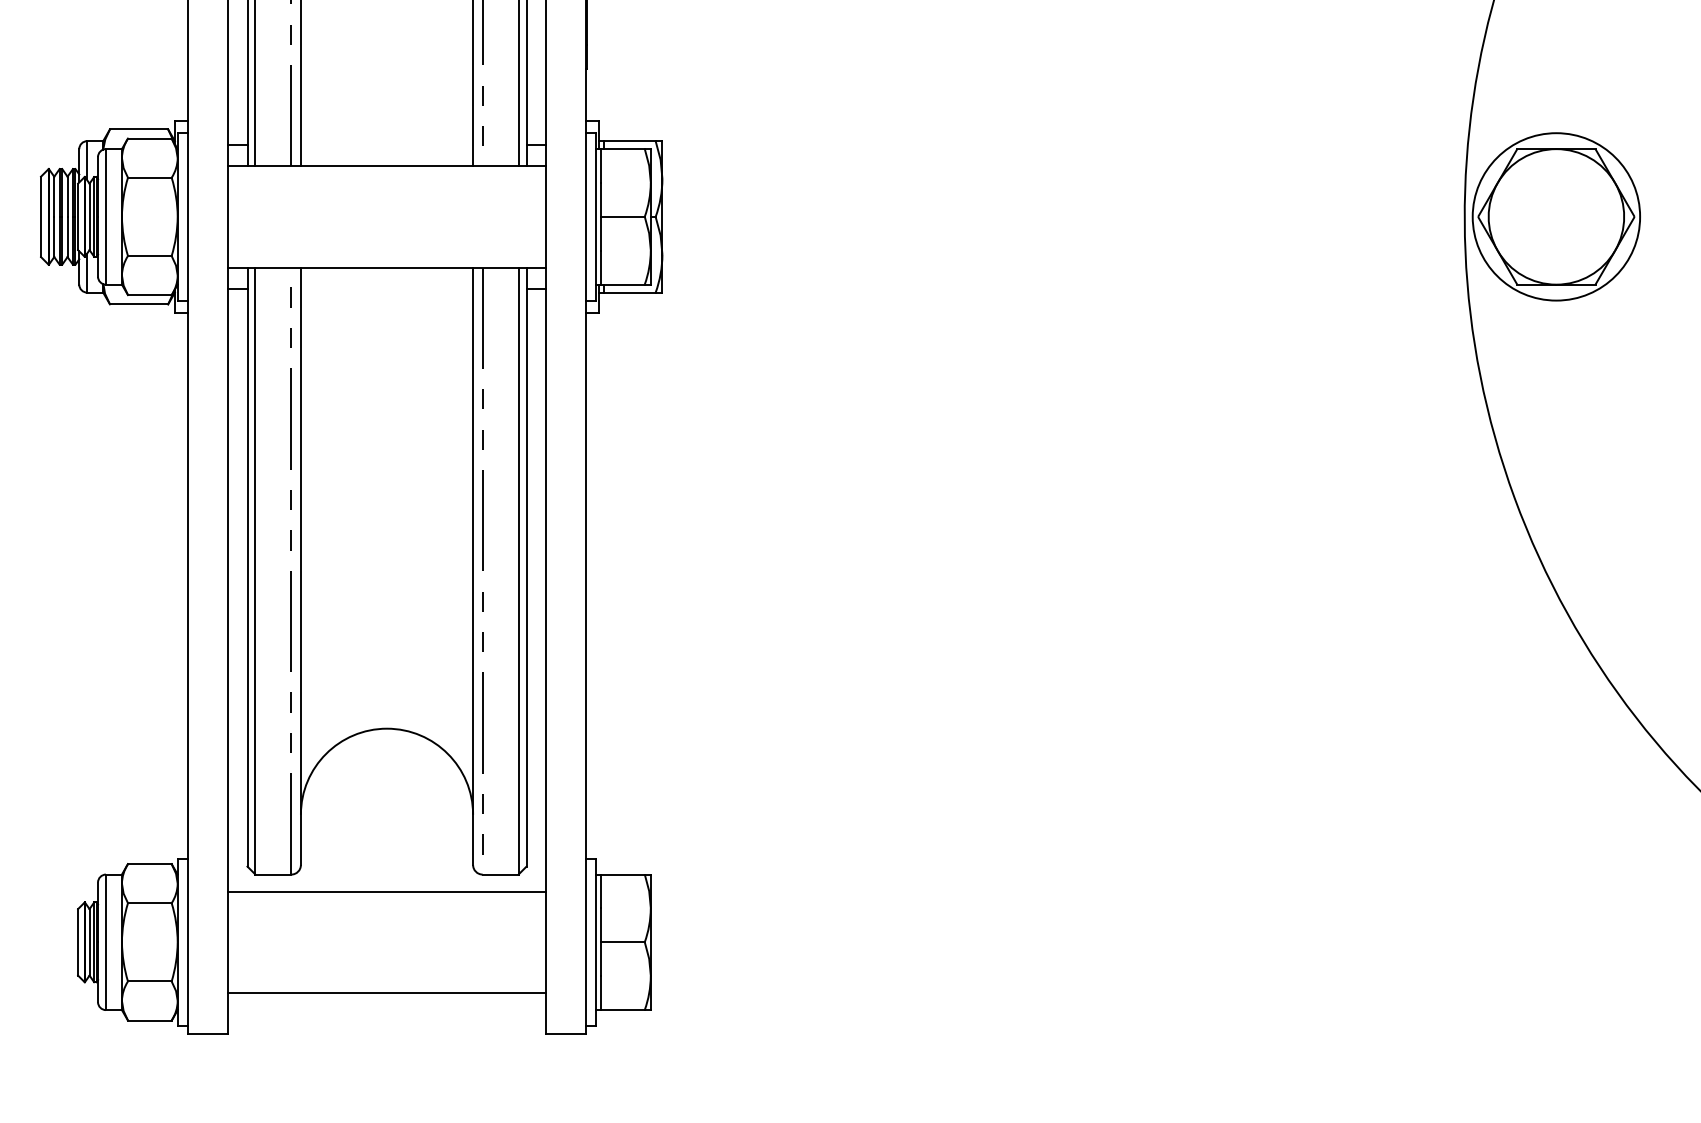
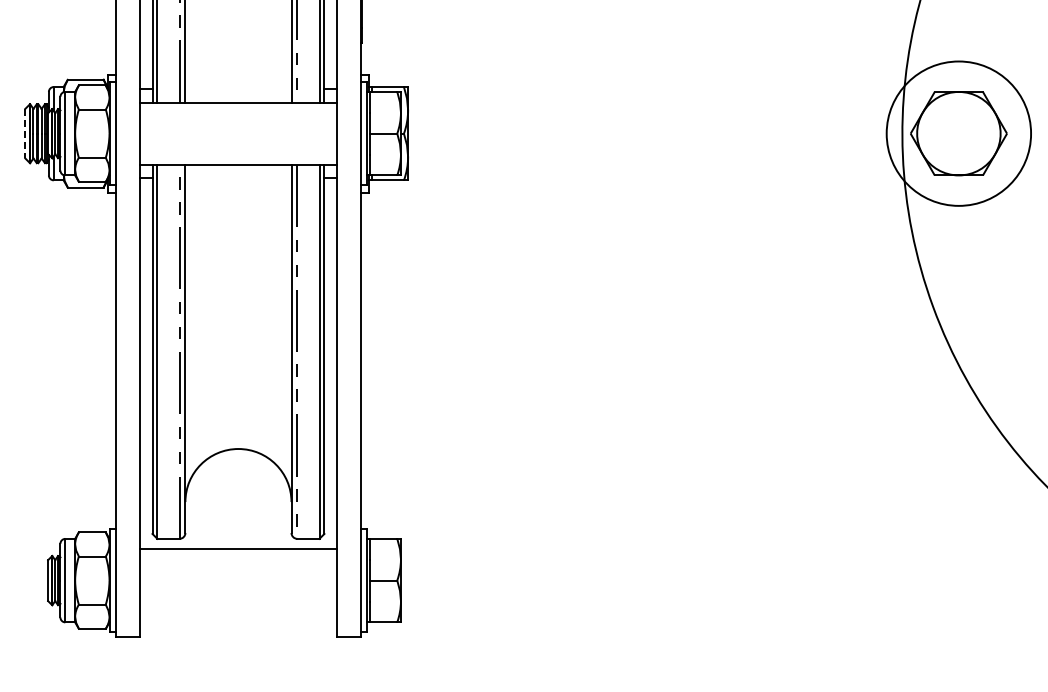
line: (41, 216) -> (25, 133), solid -> dashed
circle: (1555, 216) -> (958, 133), size x1.4
line: (387, 992) -> (238, 611), removed

